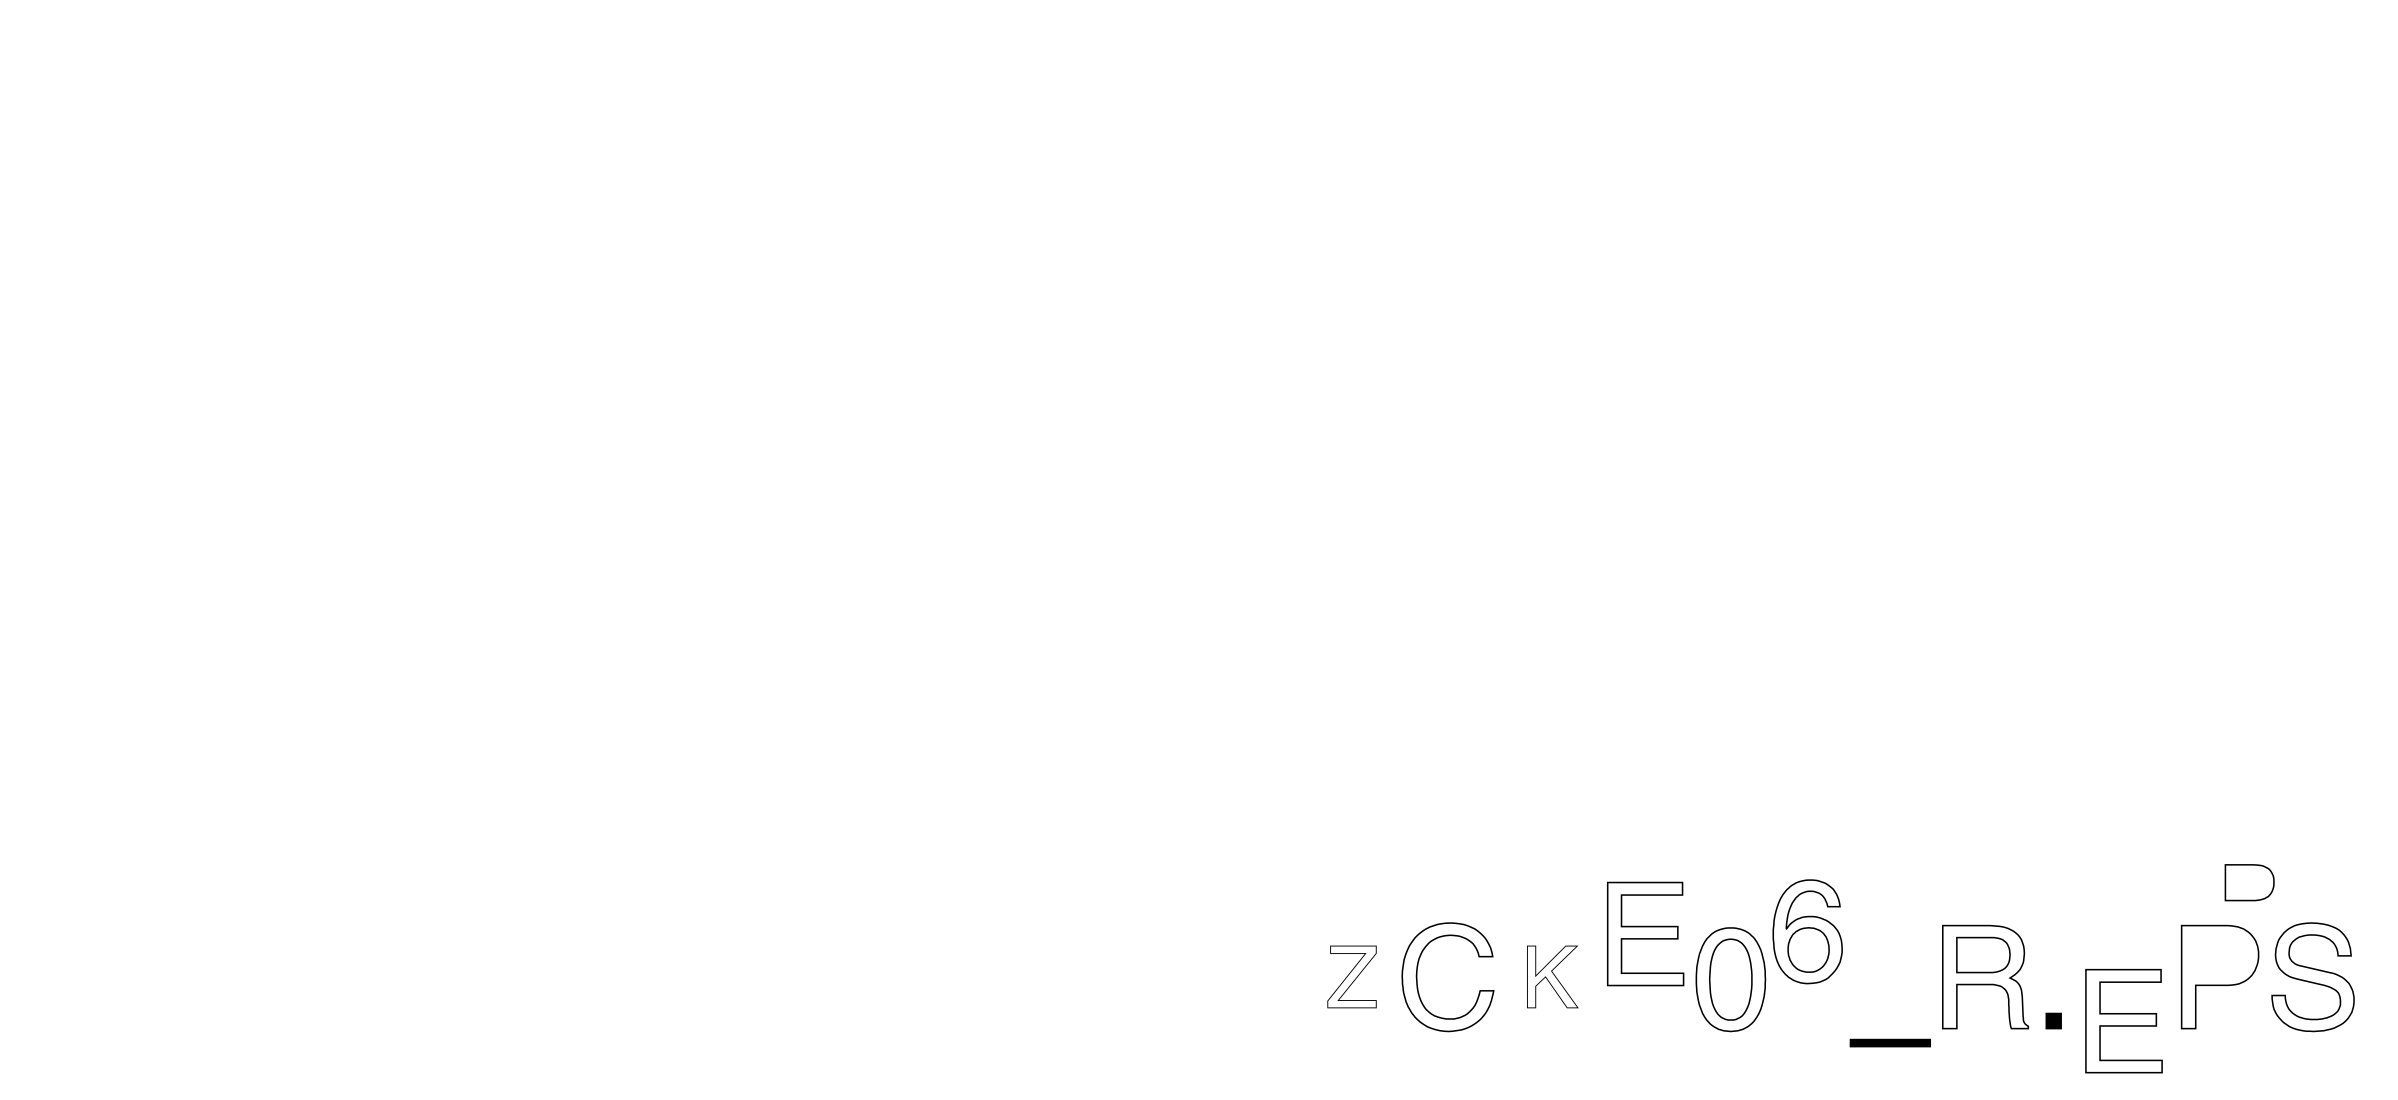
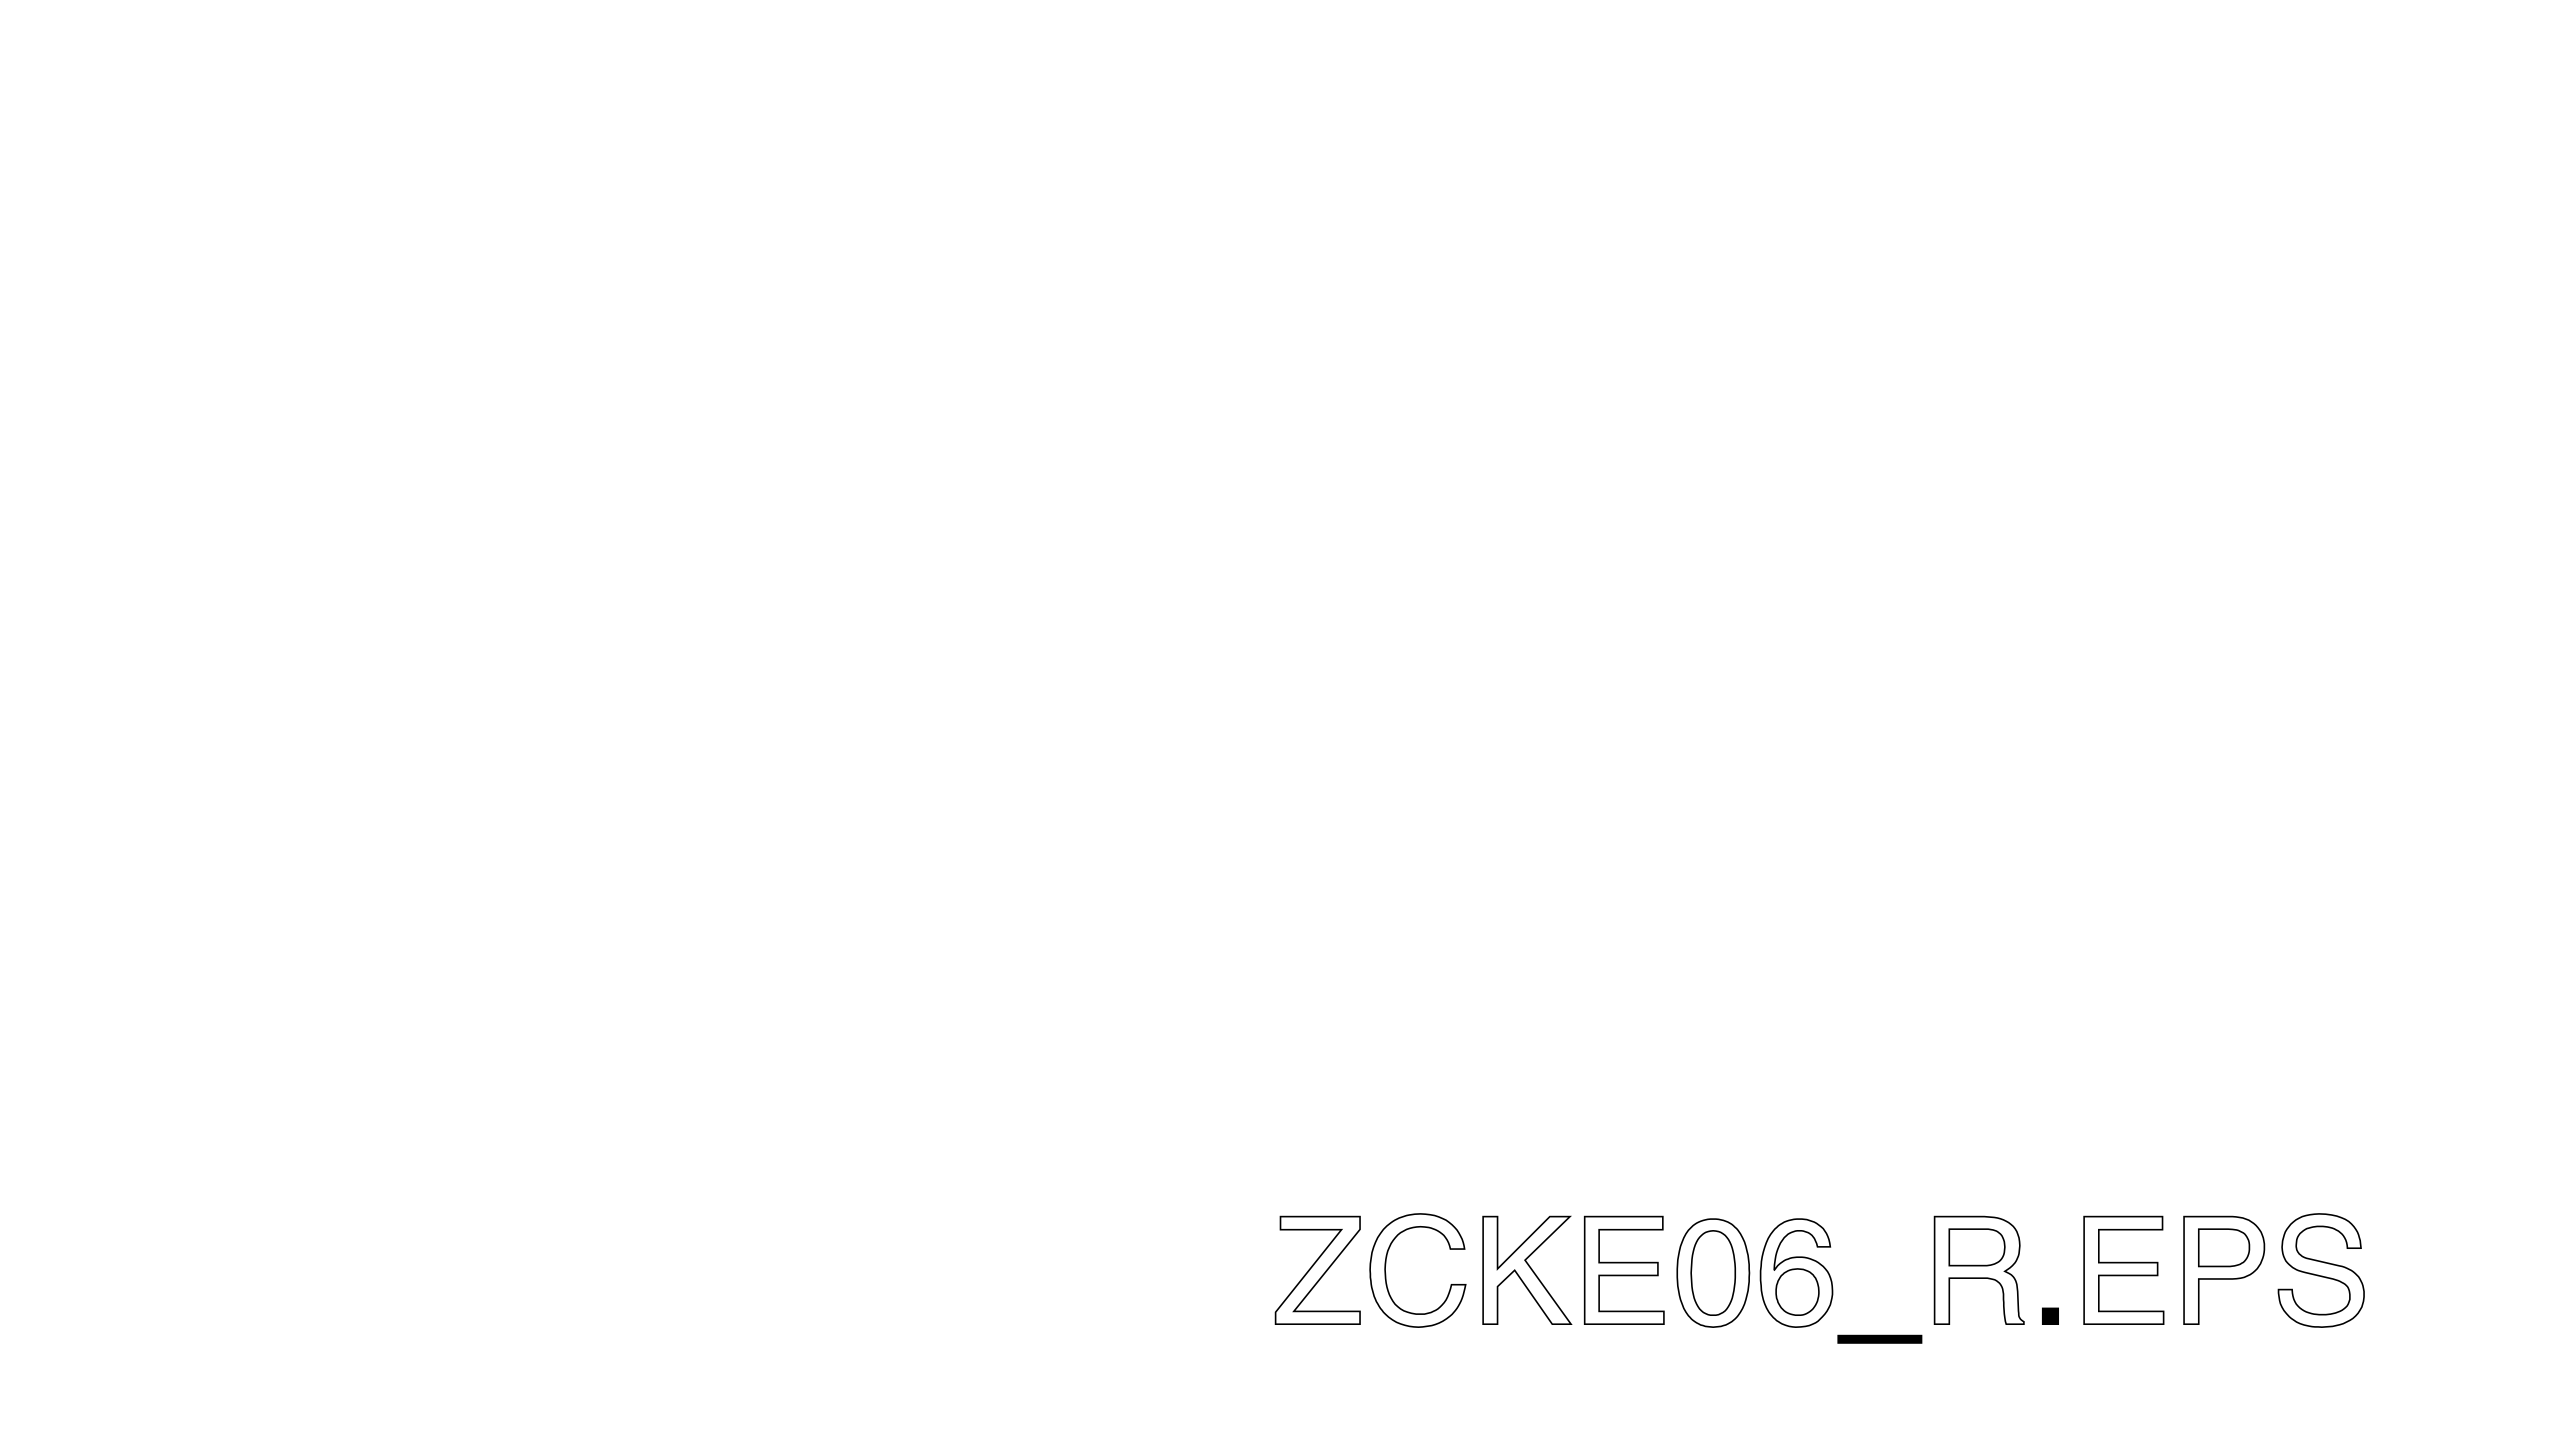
part: (2250, 882) -> (2224, 1247), moved
part: (1807, 931) -> (1796, 1272), moved
part: (1644, 933) -> (1623, 1269), moved
part: (1351, 976) -> (1317, 1269), size x1.67
part: (1552, 976) -> (1527, 1269), size x1.67
part: (2123, 1020) -> (2123, 1269), moved

